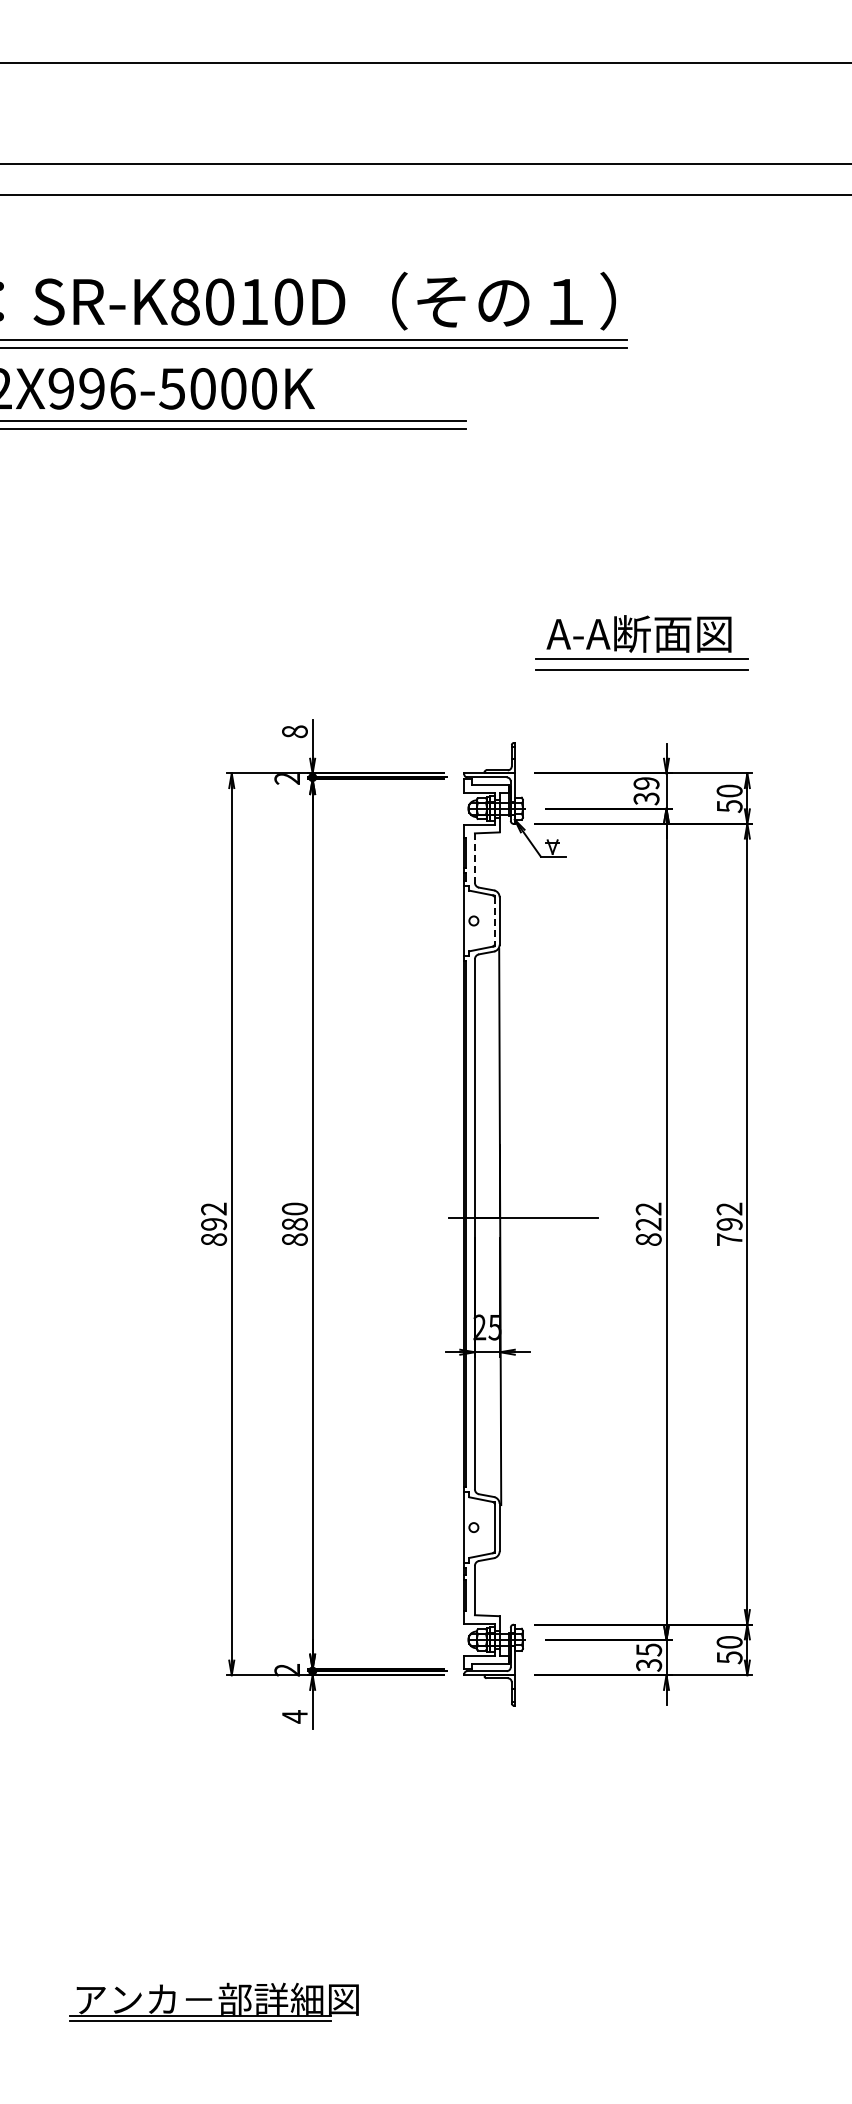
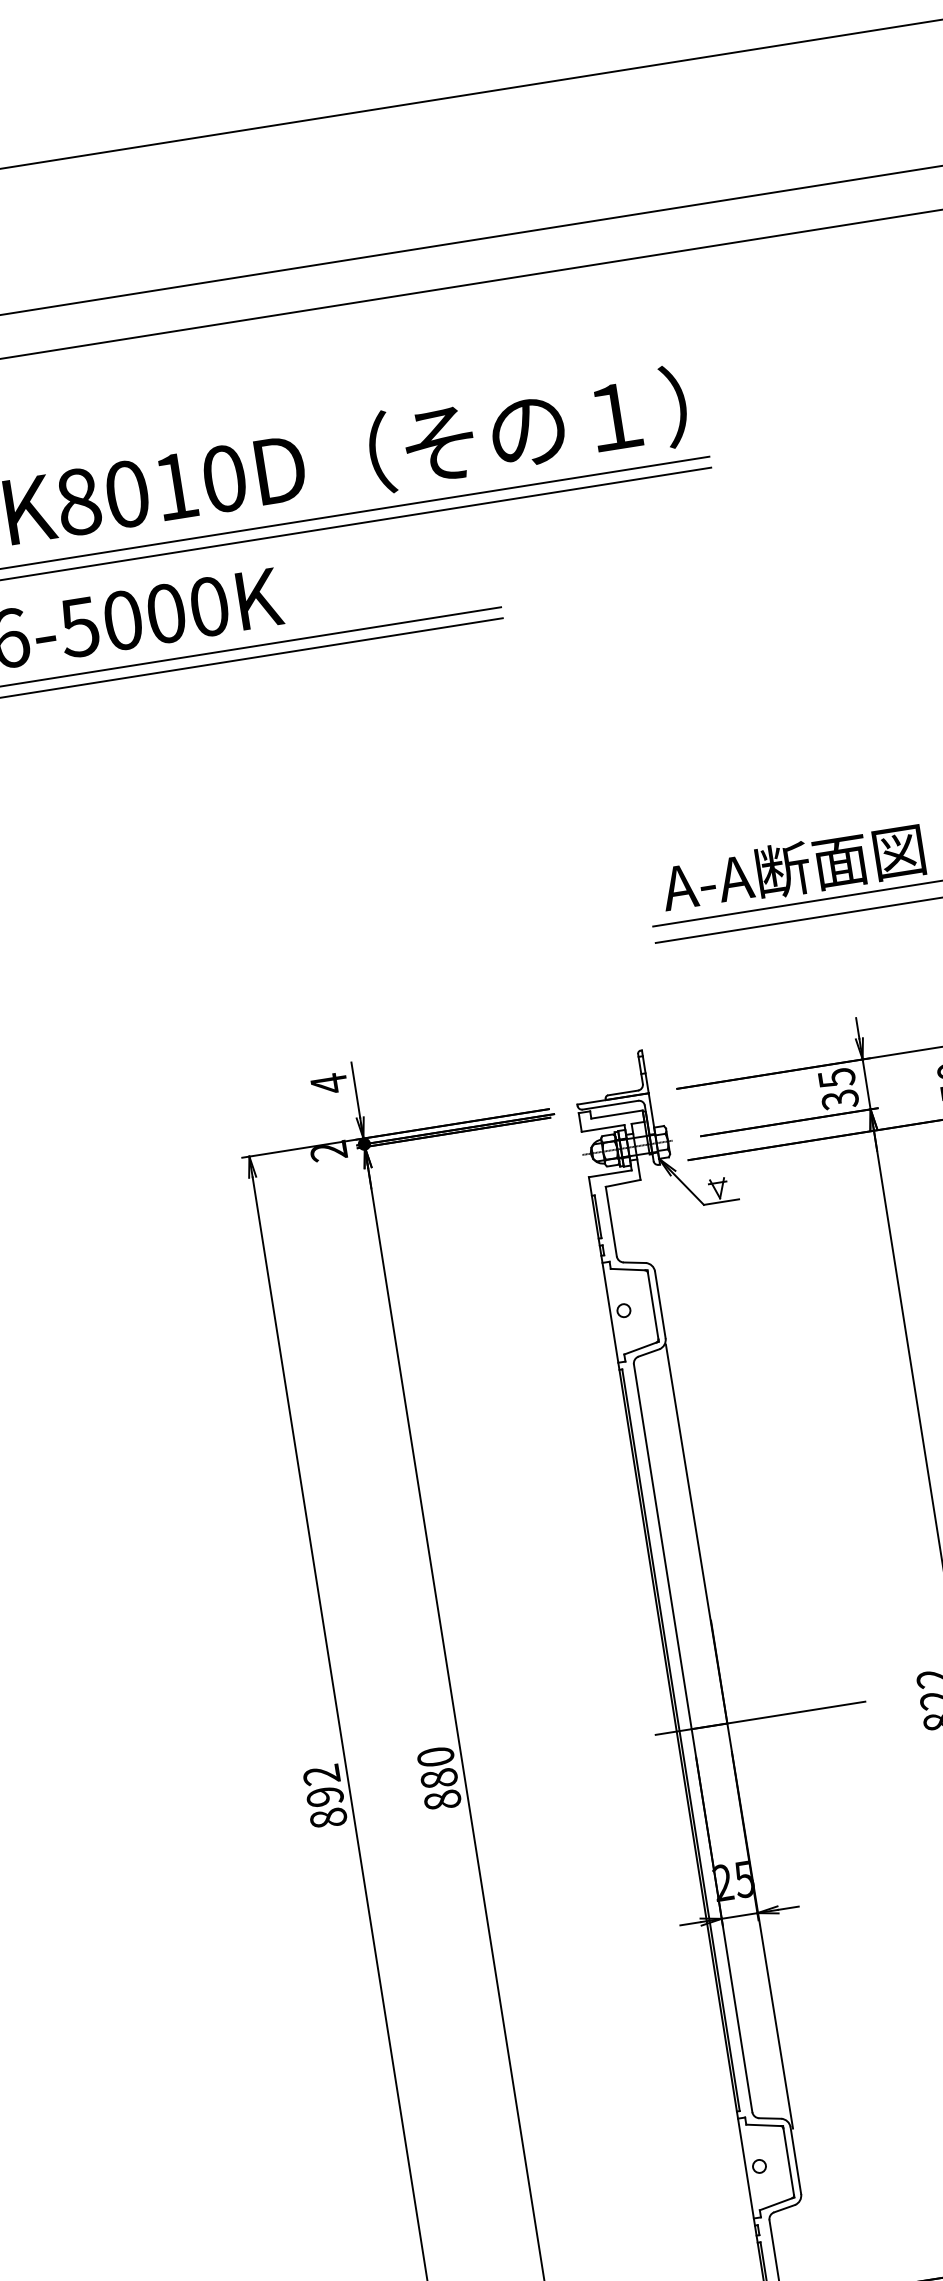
text: (294, 731) -> (328, 1083), 8 -> 4
text: (646, 783) -> (836, 1078), 39 -> 35
line: (474, 858) -> (610, 1222), dashed -> solid
line: (494, 921) -> (653, 1306), dashed -> solid

